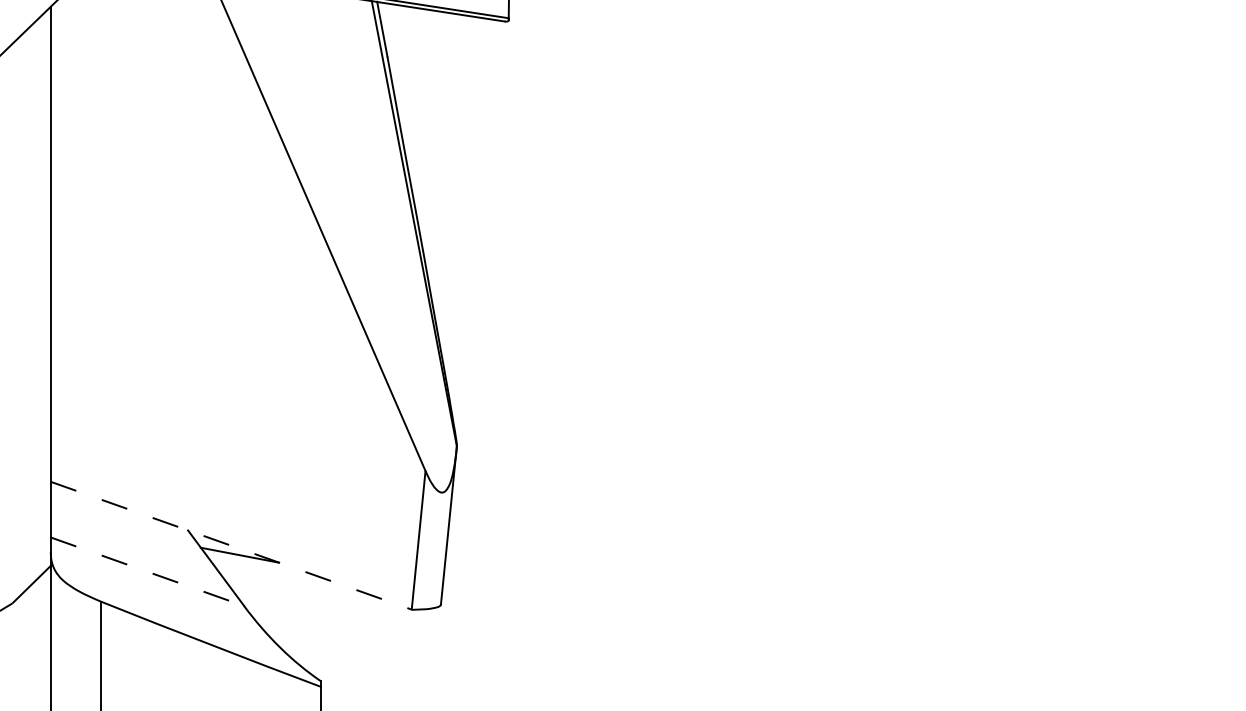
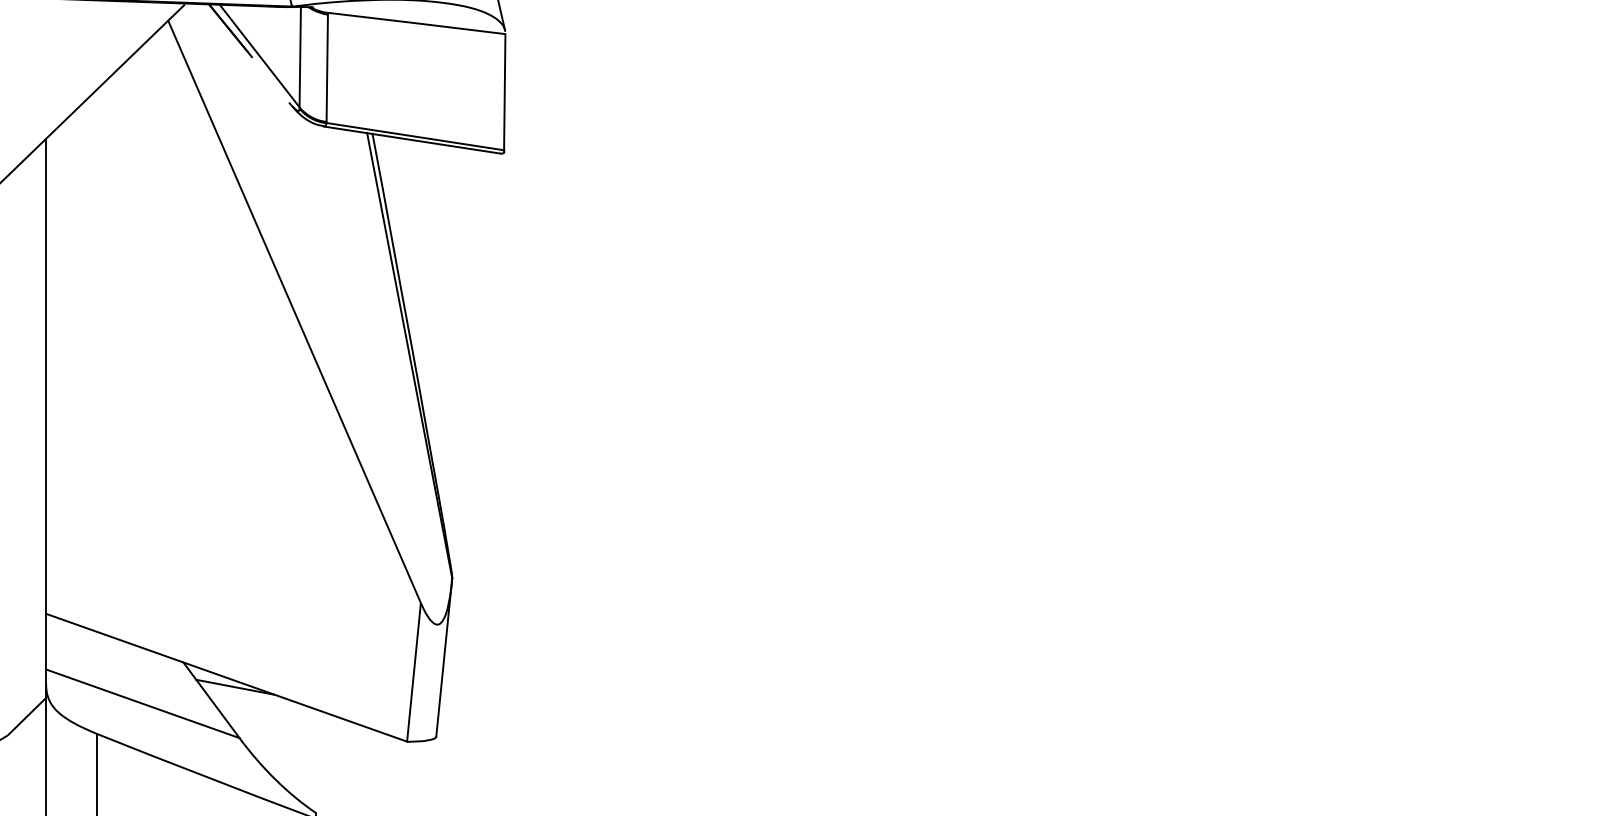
line: (232, 545) -> (227, 677), dashed -> solid
line: (147, 571) -> (142, 703), dashed -> solid

